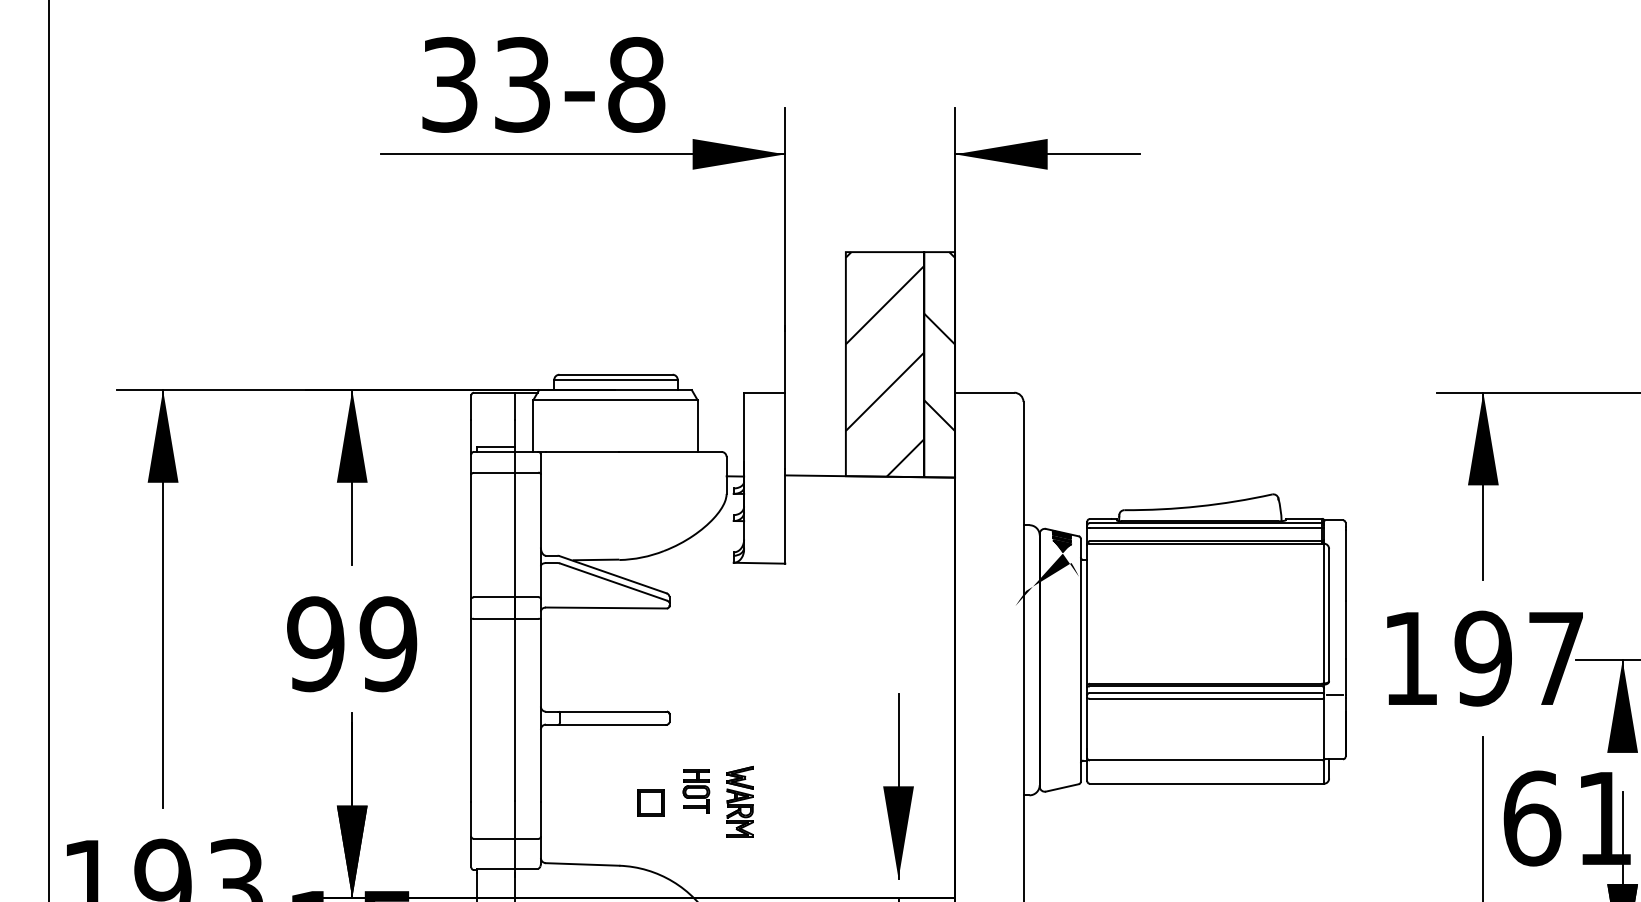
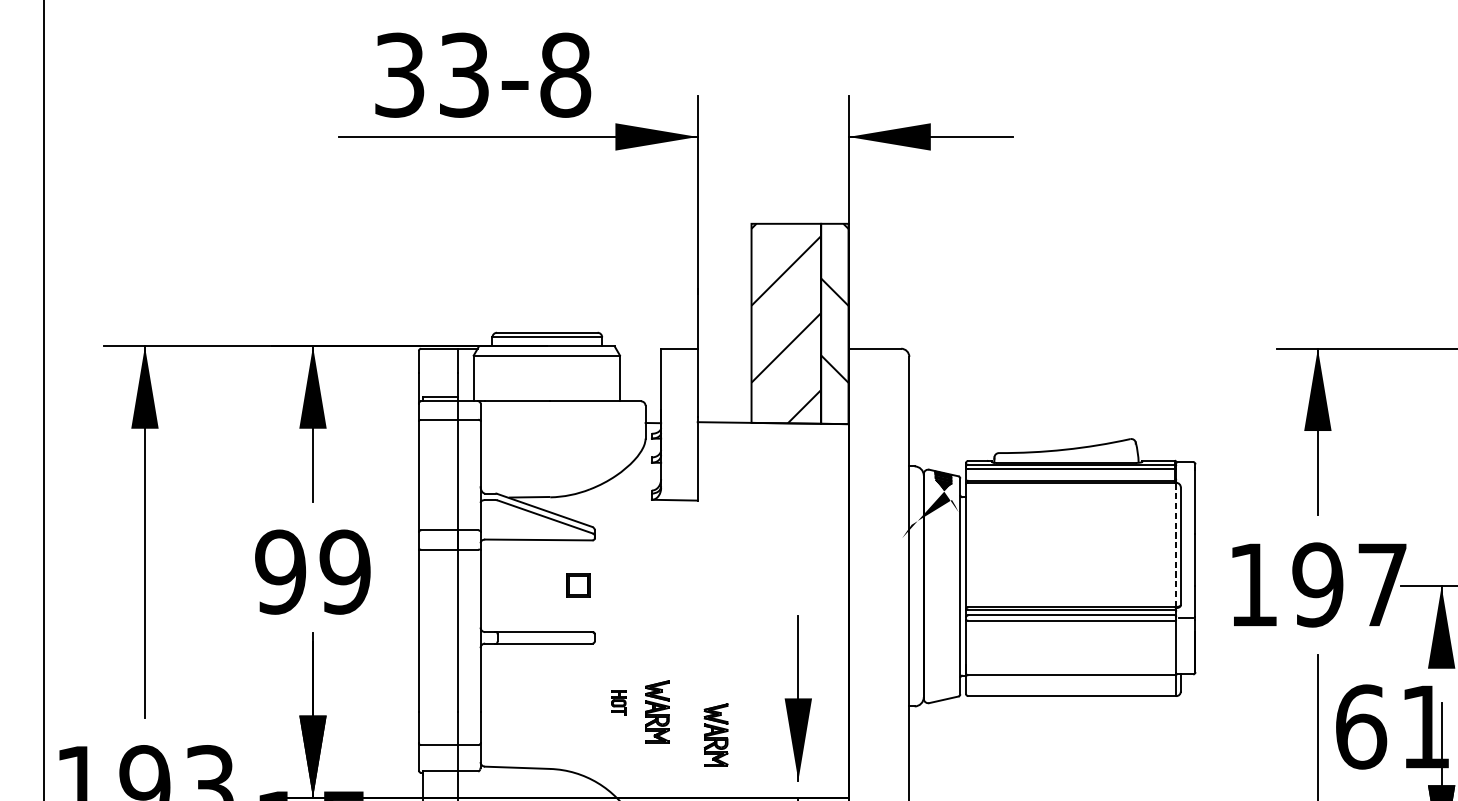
line: (1323, 613) -> (1175, 544), solid -> dashed
part: (696, 791) -> (618, 703), size x0.6
part: (650, 802) -> (577, 584), moved
part: (805, 827) -> (715, 734), added

